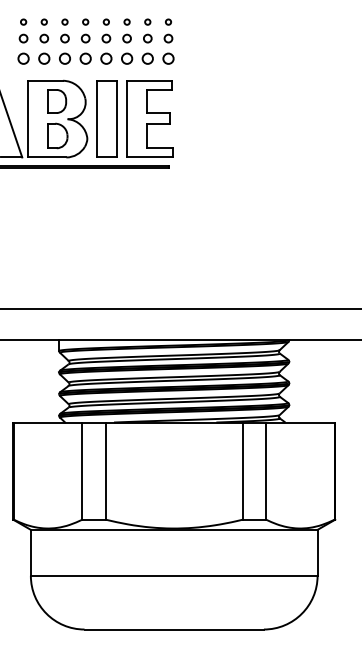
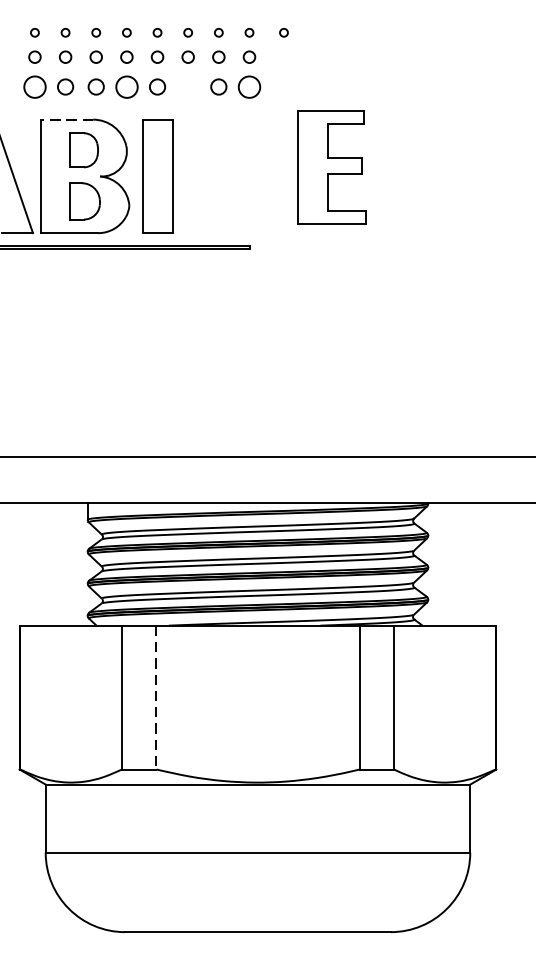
circle: (191, 21) -> (283, 31), added
circle: (23, 58) -> (34, 86), size x1.4
circle: (85, 58) -> (126, 86), size x1.4
circle: (127, 58) -> (188, 86), removed
circle: (168, 58) -> (249, 86), size x1.4
line: (45, 80) -> (67, 119), solid -> dashed
part: (149, 118) -> (330, 166), moved
line: (105, 471) -> (156, 698), solid -> dashed

